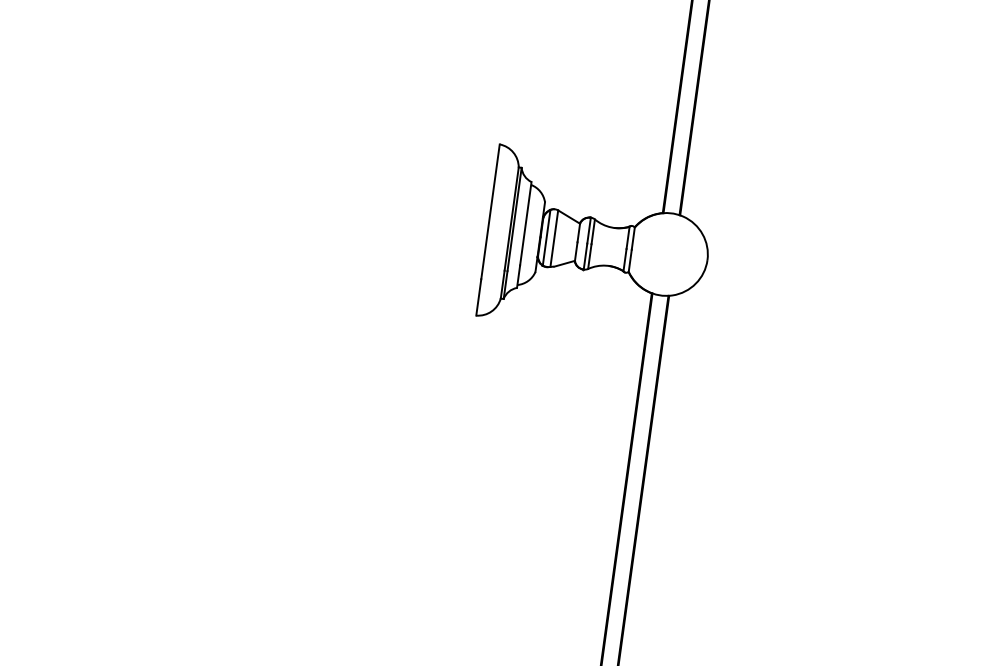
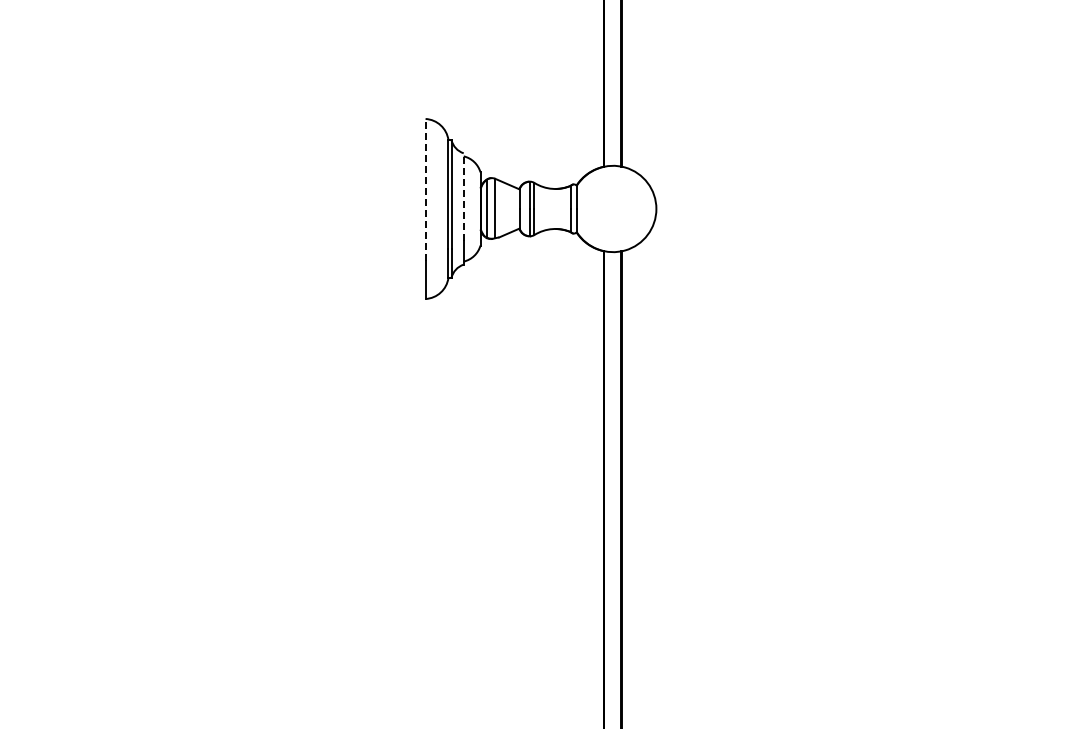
line: (490, 211) -> (425, 189), solid -> dashed
line: (525, 224) -> (463, 197), solid -> dashed

